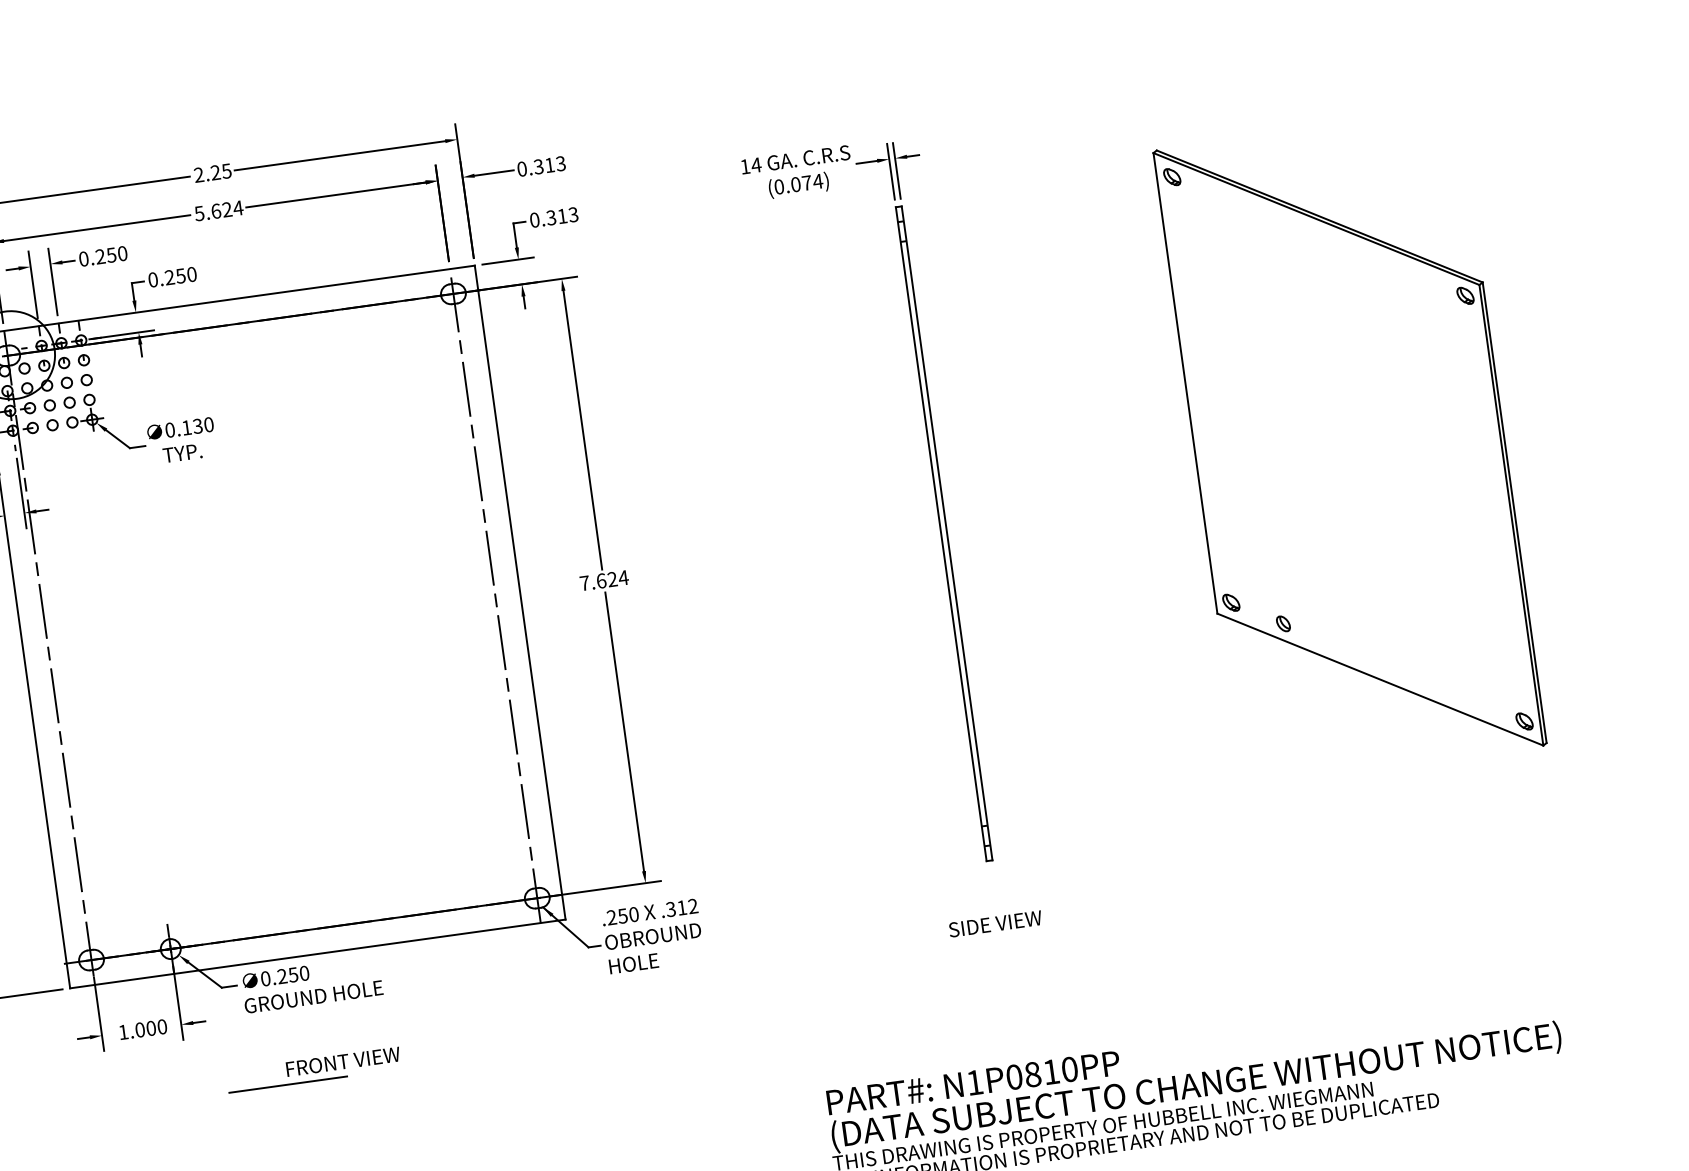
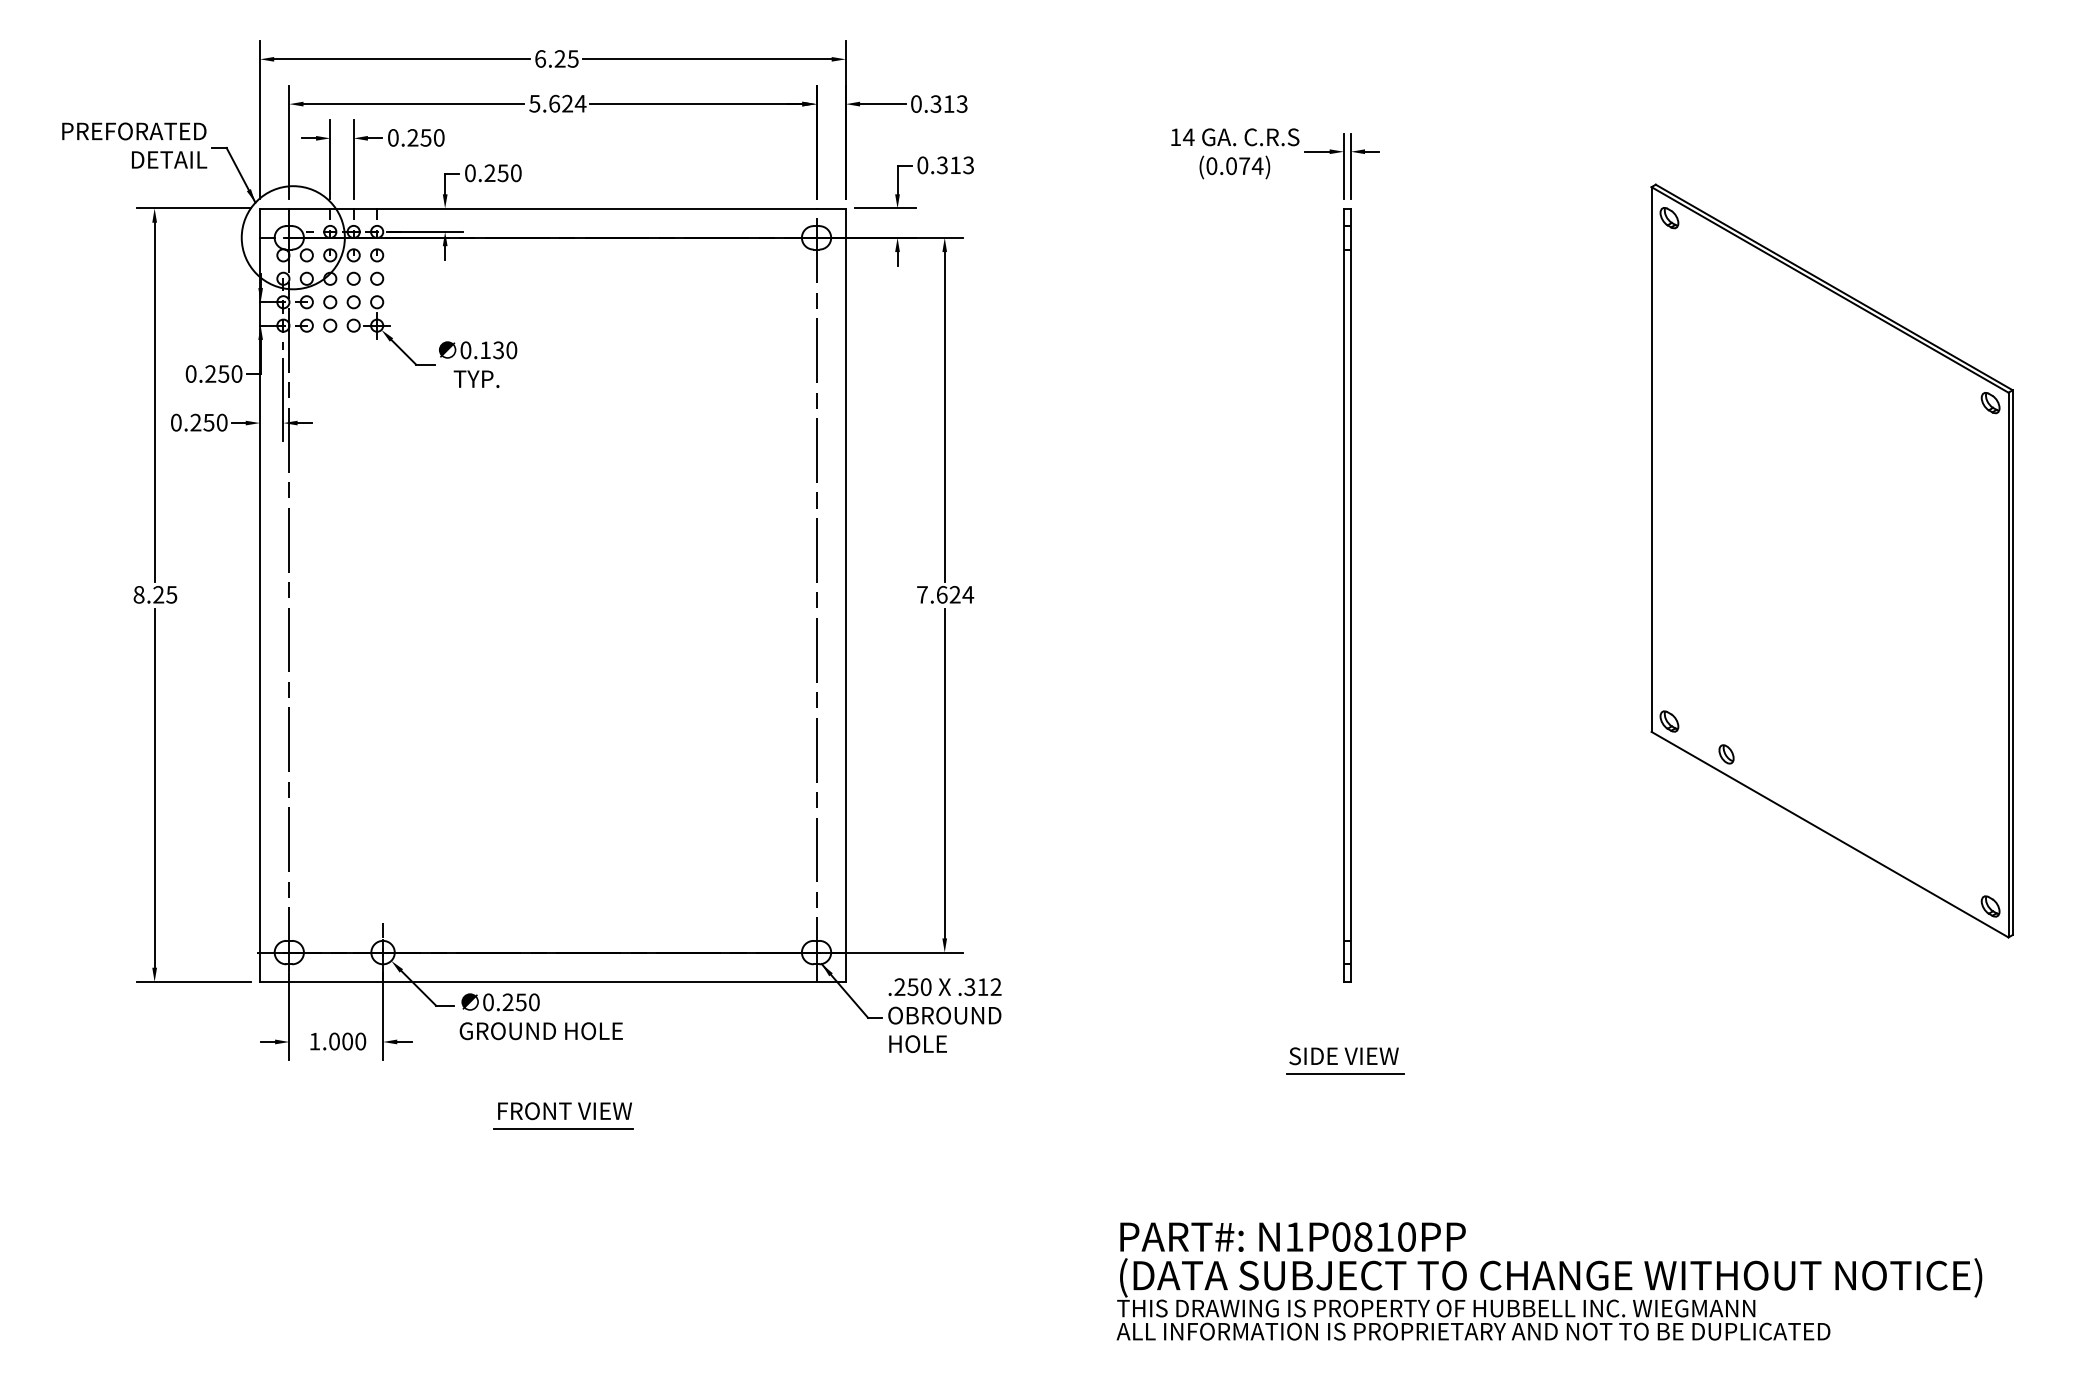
text: (199, 174) -> (540, 58), 2.25 -> 6.25
line: (998, 938) -> (1345, 1073), added
line: (288, 1084) -> (563, 1128), moved

